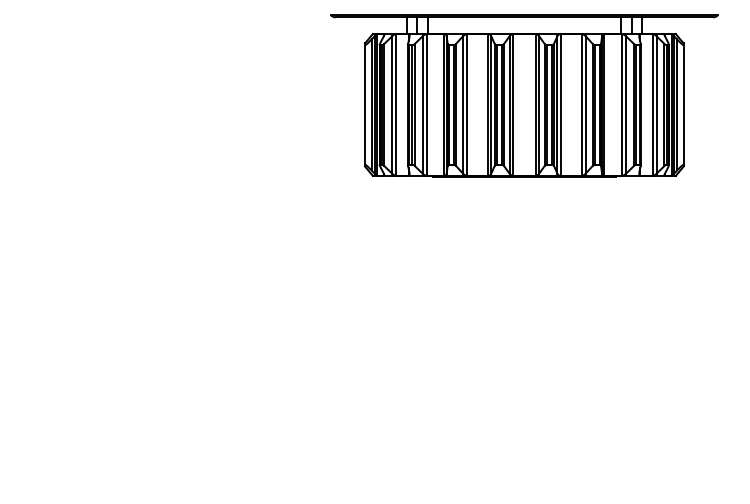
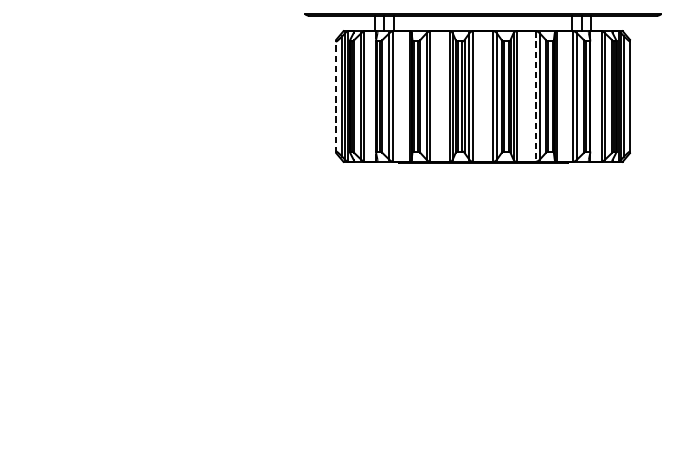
line: (364, 104) -> (335, 96), solid -> dashed
line: (581, 104) -> (535, 96), solid -> dashed

